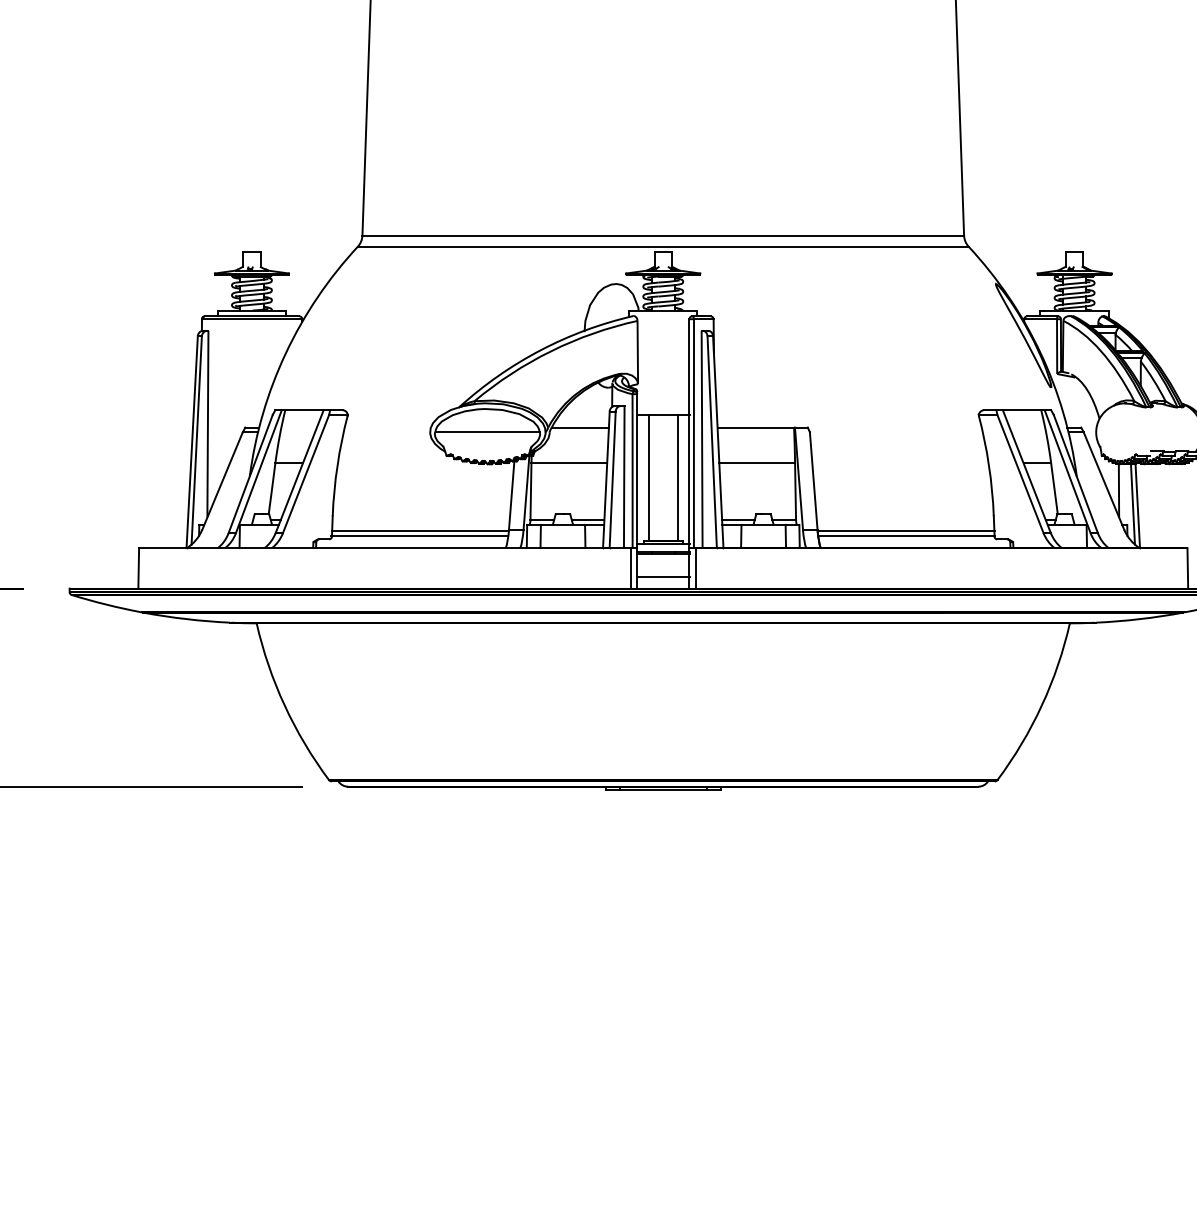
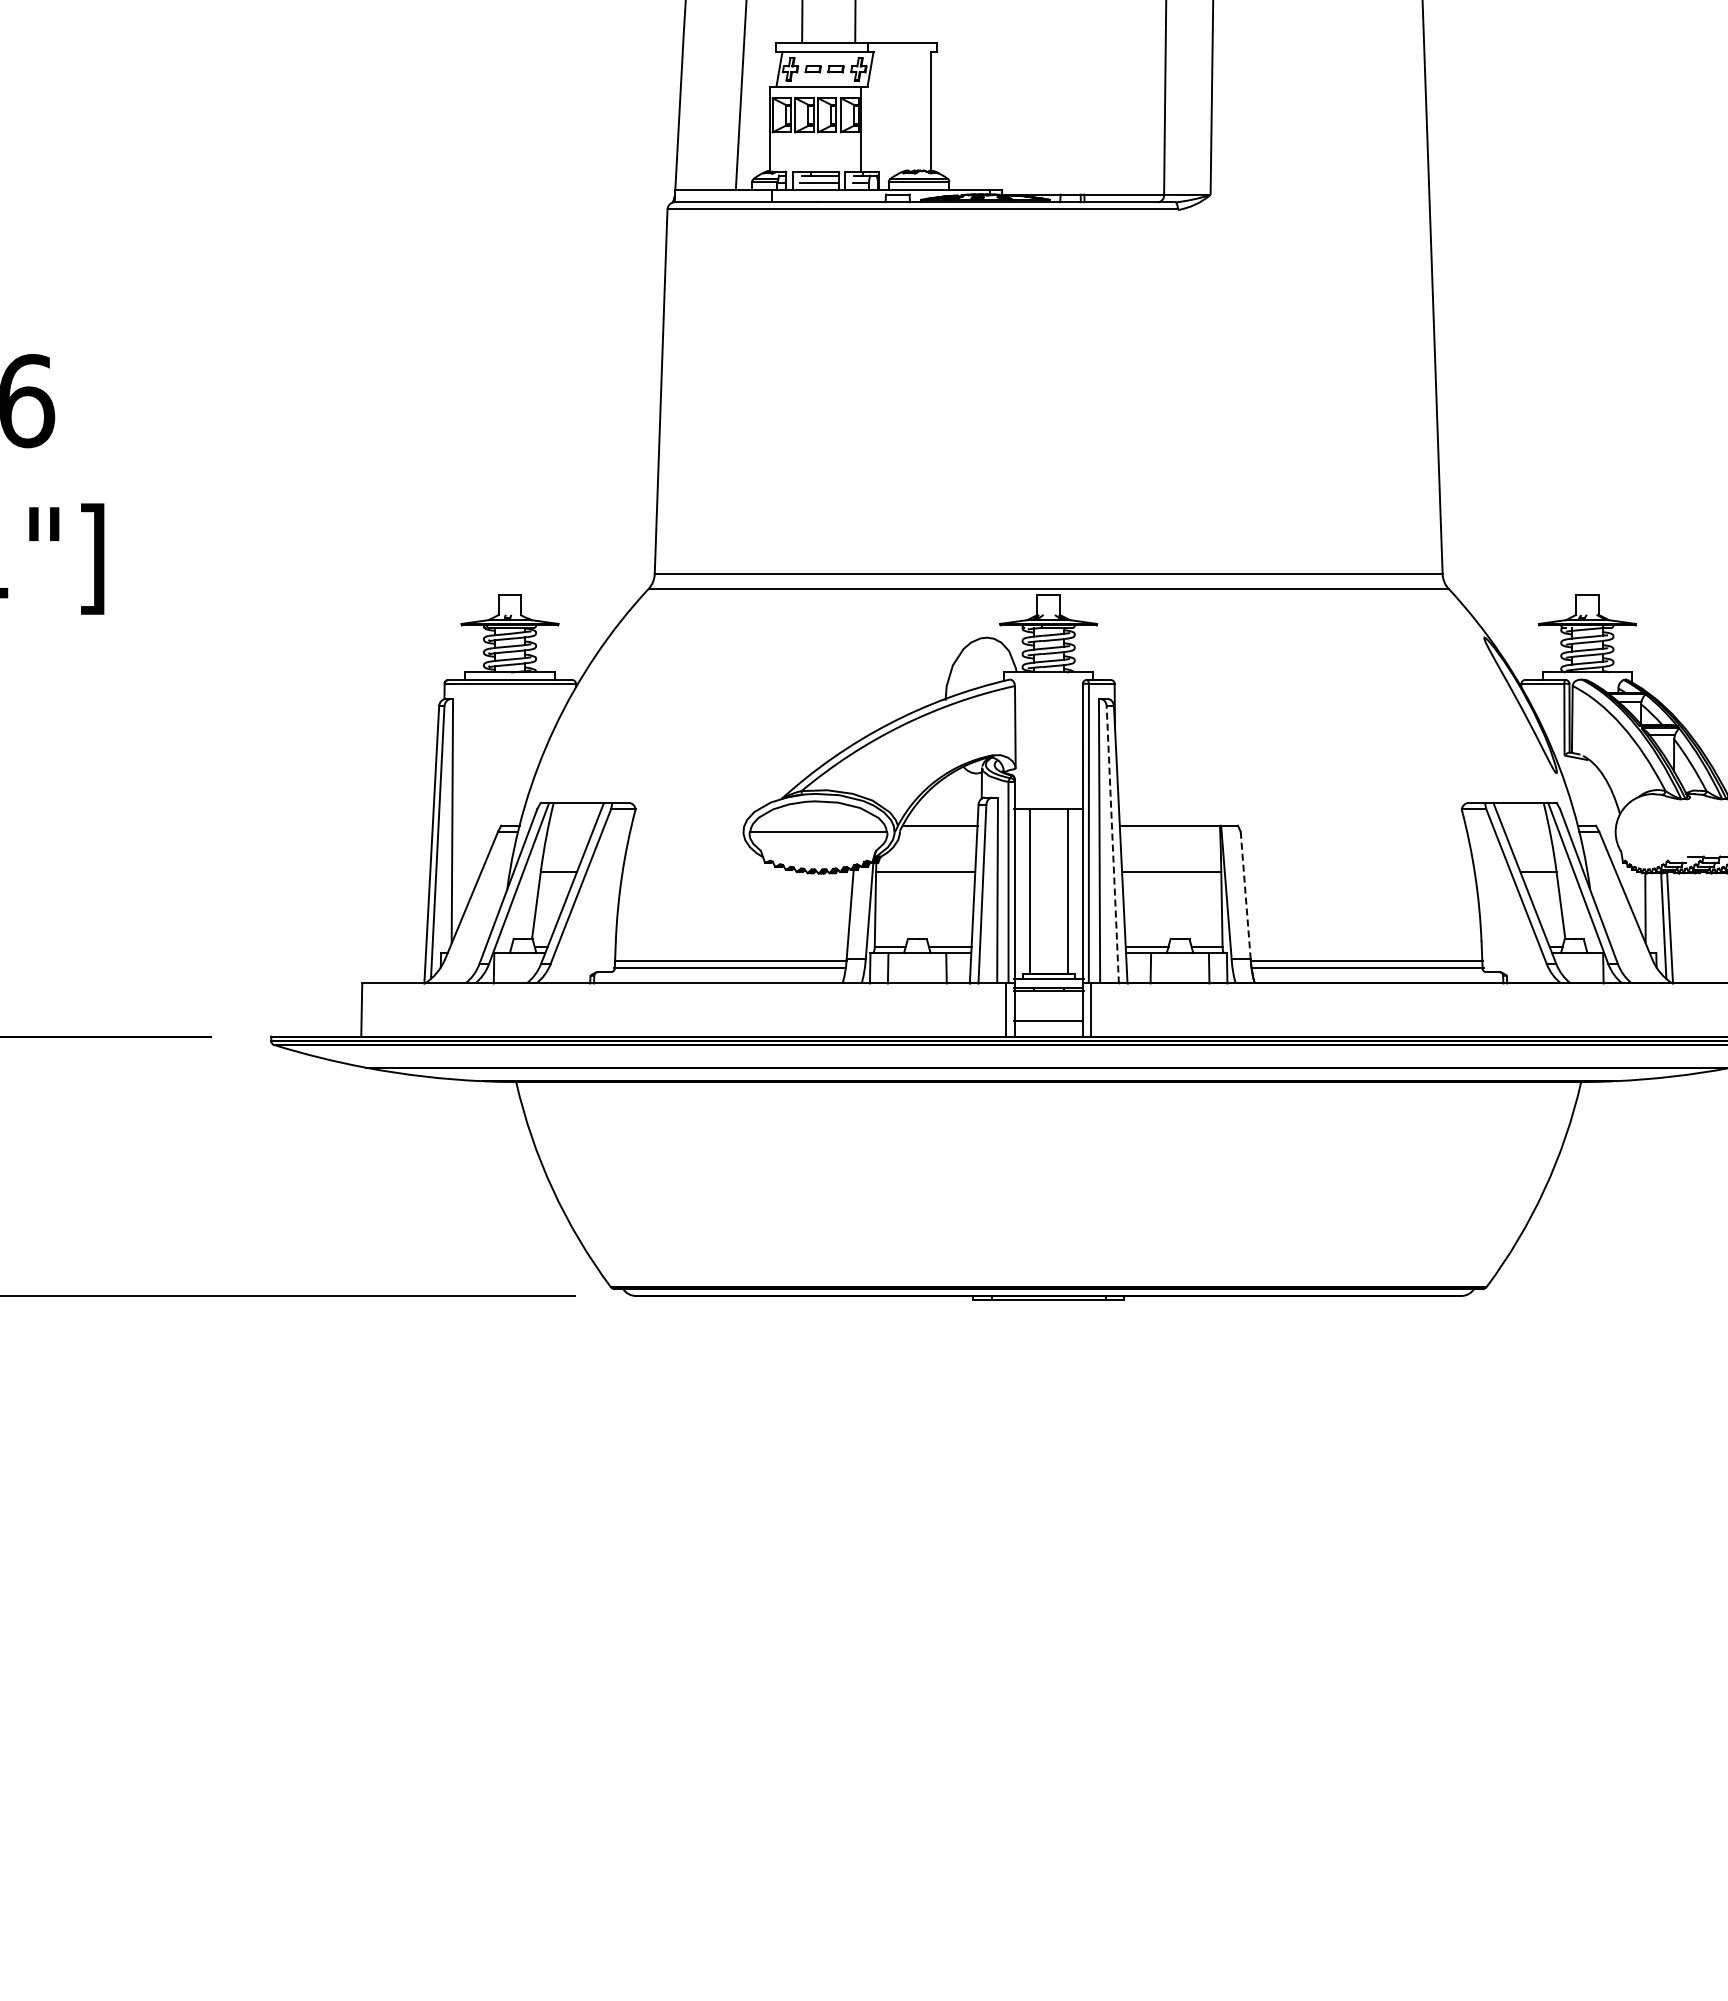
line: (711, 441) -> (1112, 844), solid -> dashed
line: (813, 481) -> (1245, 896), solid -> dashed

